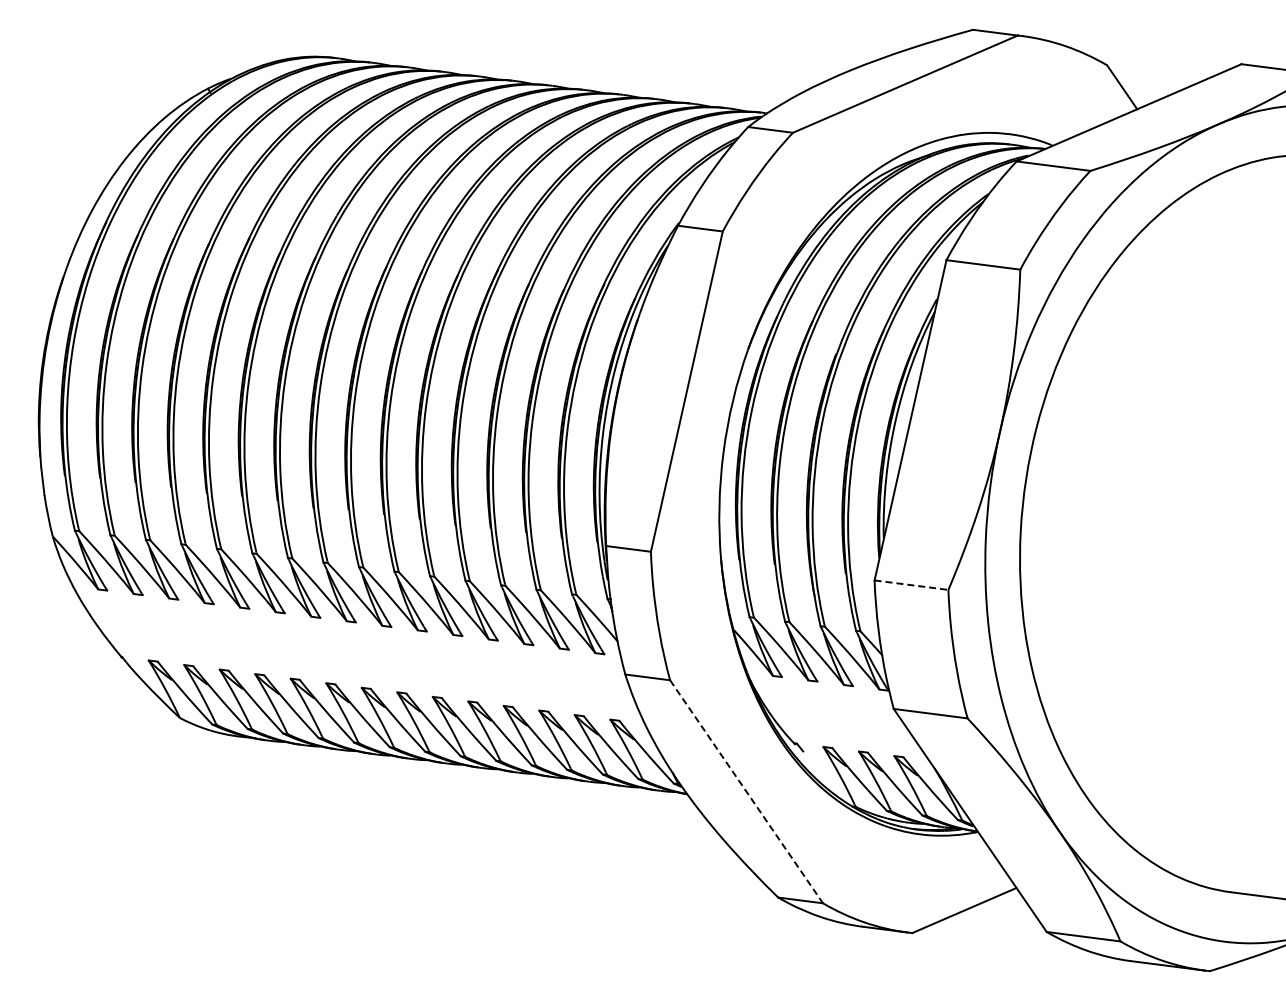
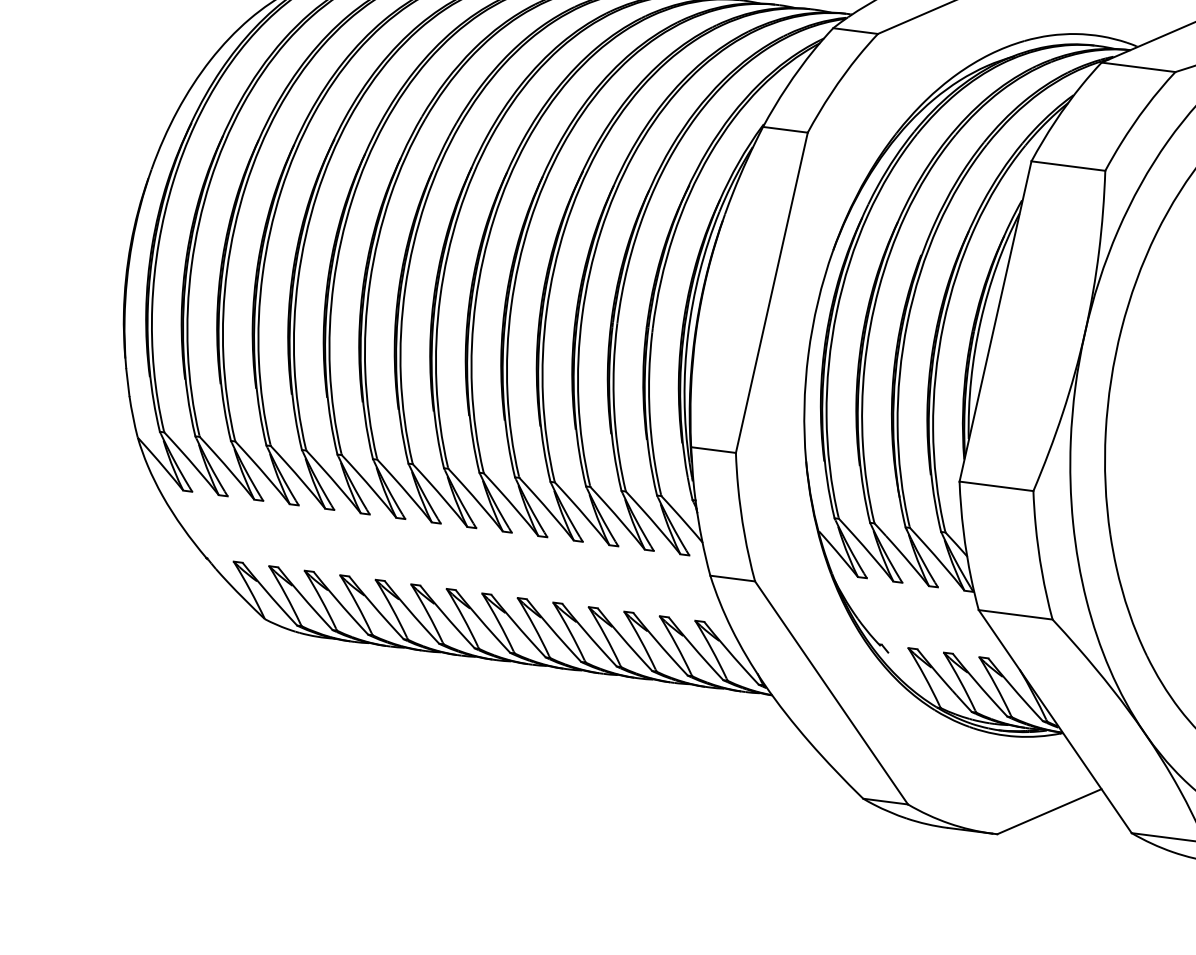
line: (911, 585) -> (996, 486), dashed -> solid
line: (746, 792) -> (831, 693), dashed -> solid

